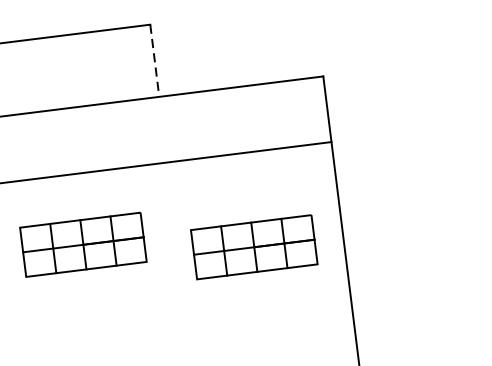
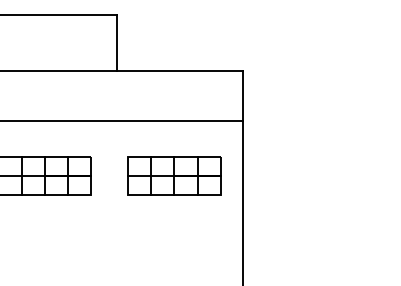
line: (154, 60) -> (116, 42), dashed -> solid
part: (254, 246) -> (174, 175), moved

